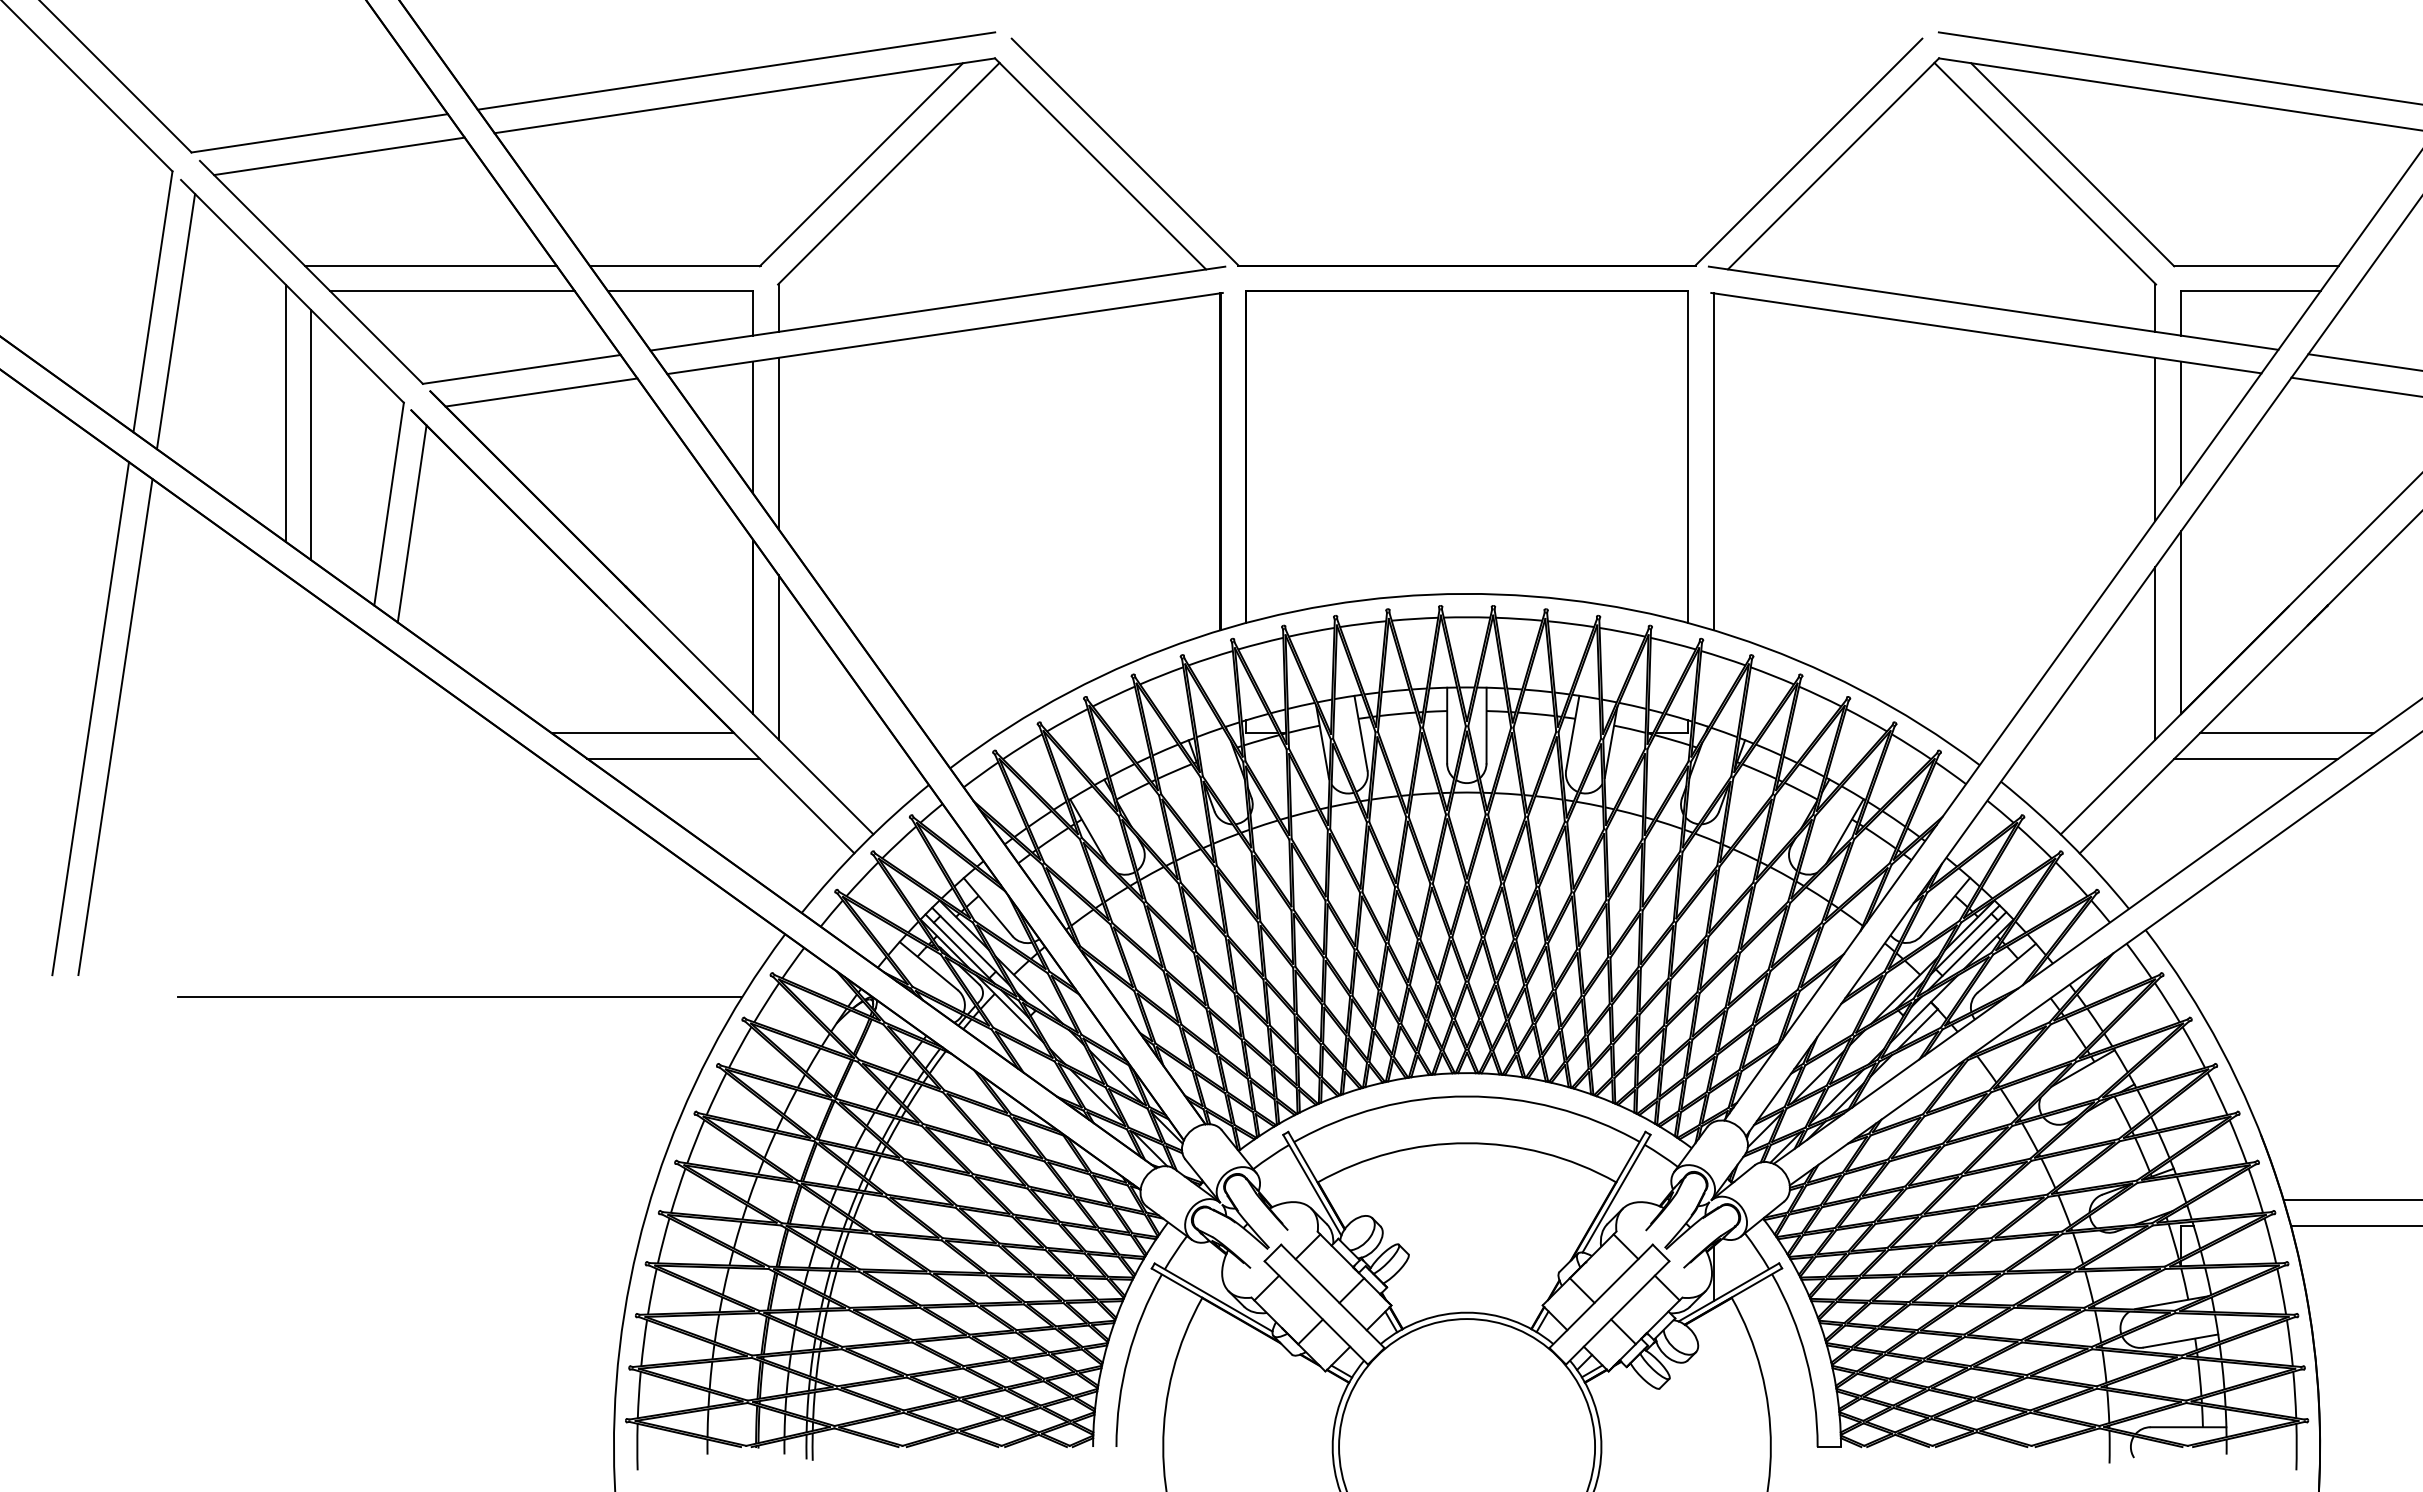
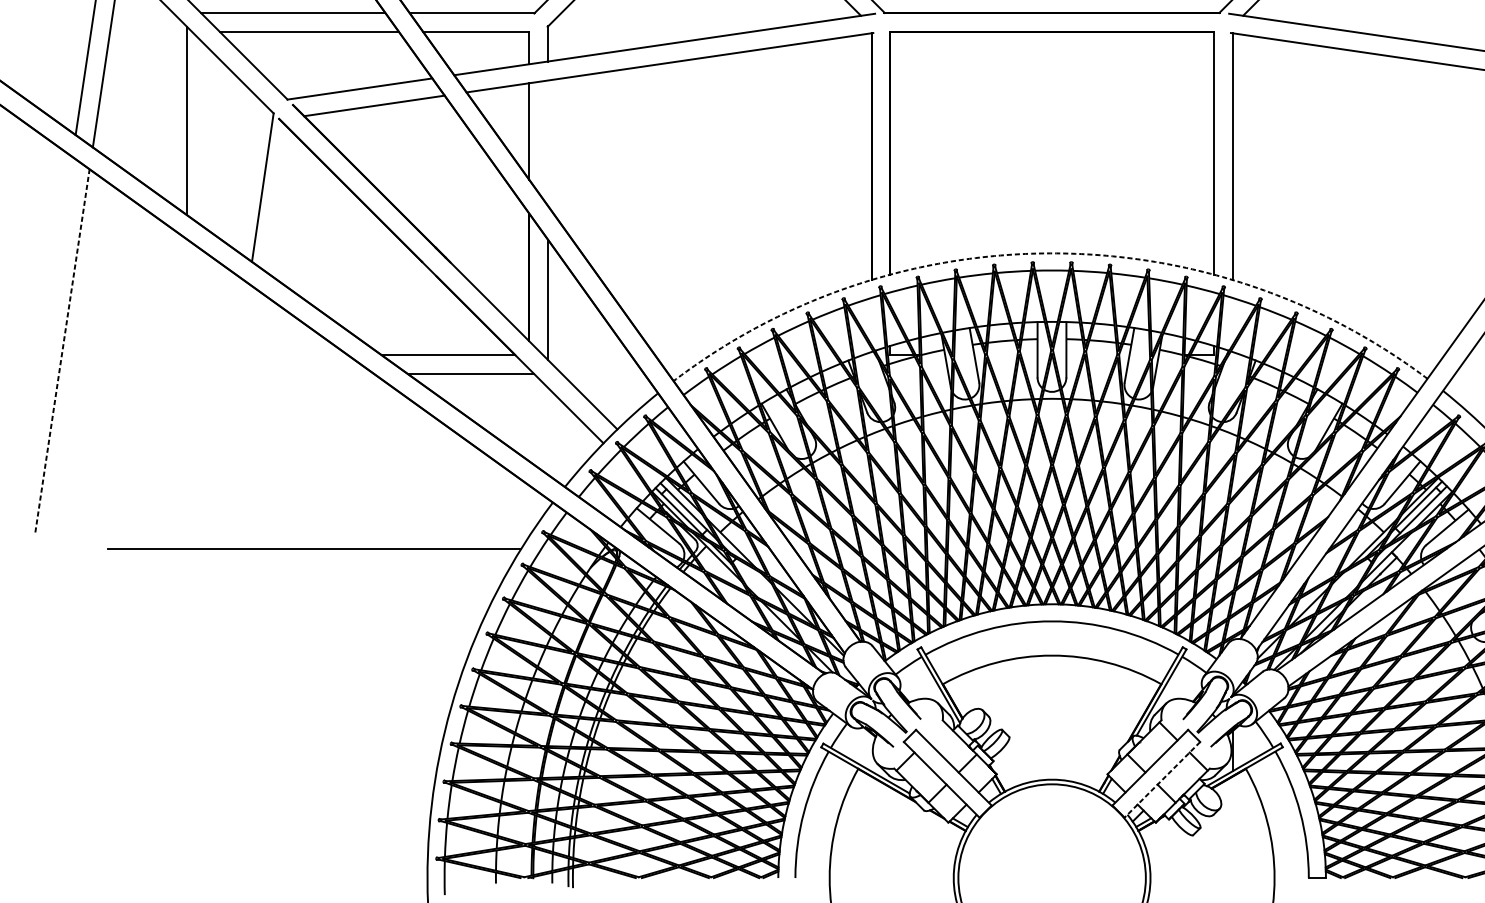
line: (311, 435) -> (206, 137), removed
line: (778, 443) -> (547, 143), removed
line: (411, 523) -> (279, 201), removed
arc: (1464, 593) -> (1050, 253), solid -> dashed
line: (90, 718) -> (44, 344), removed
line: (115, 727) -> (62, 351), solid -> dashed
line: (1307, 1246) -> (935, 731), removed
line: (1617, 1313) -> (1162, 780), solid -> dashed

